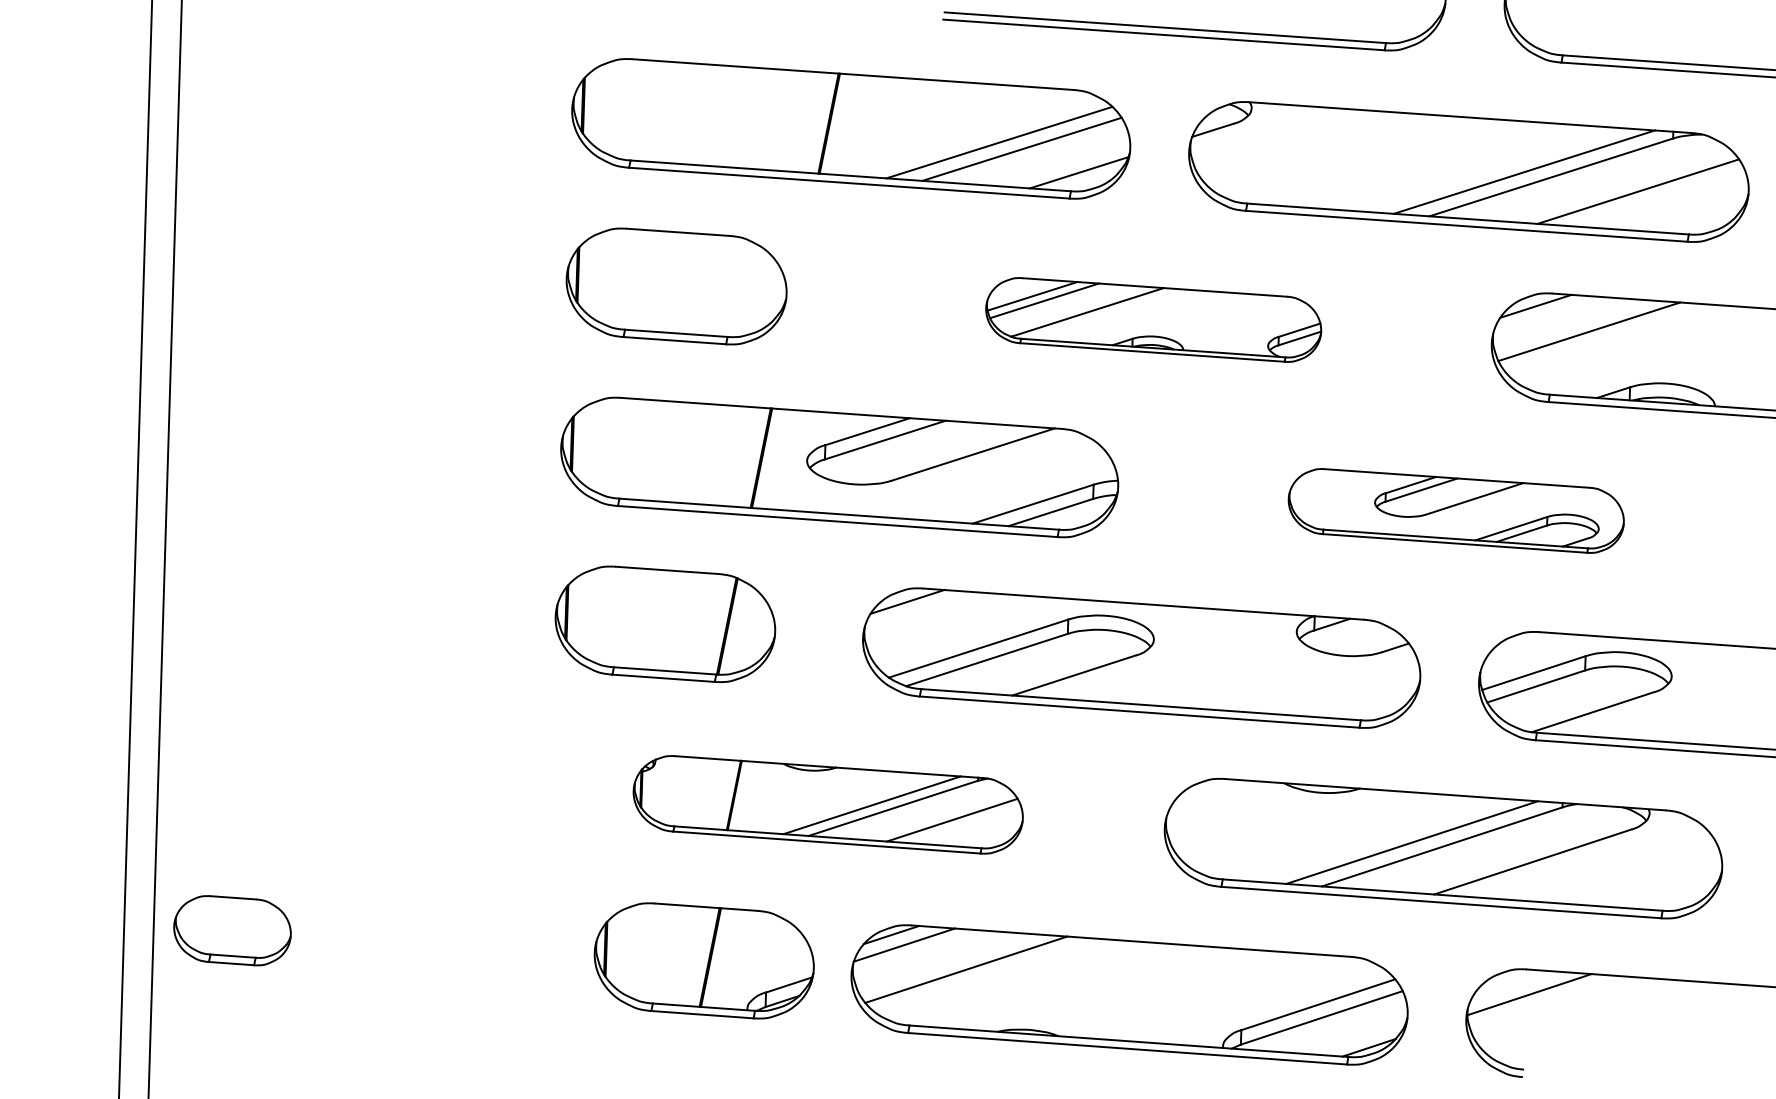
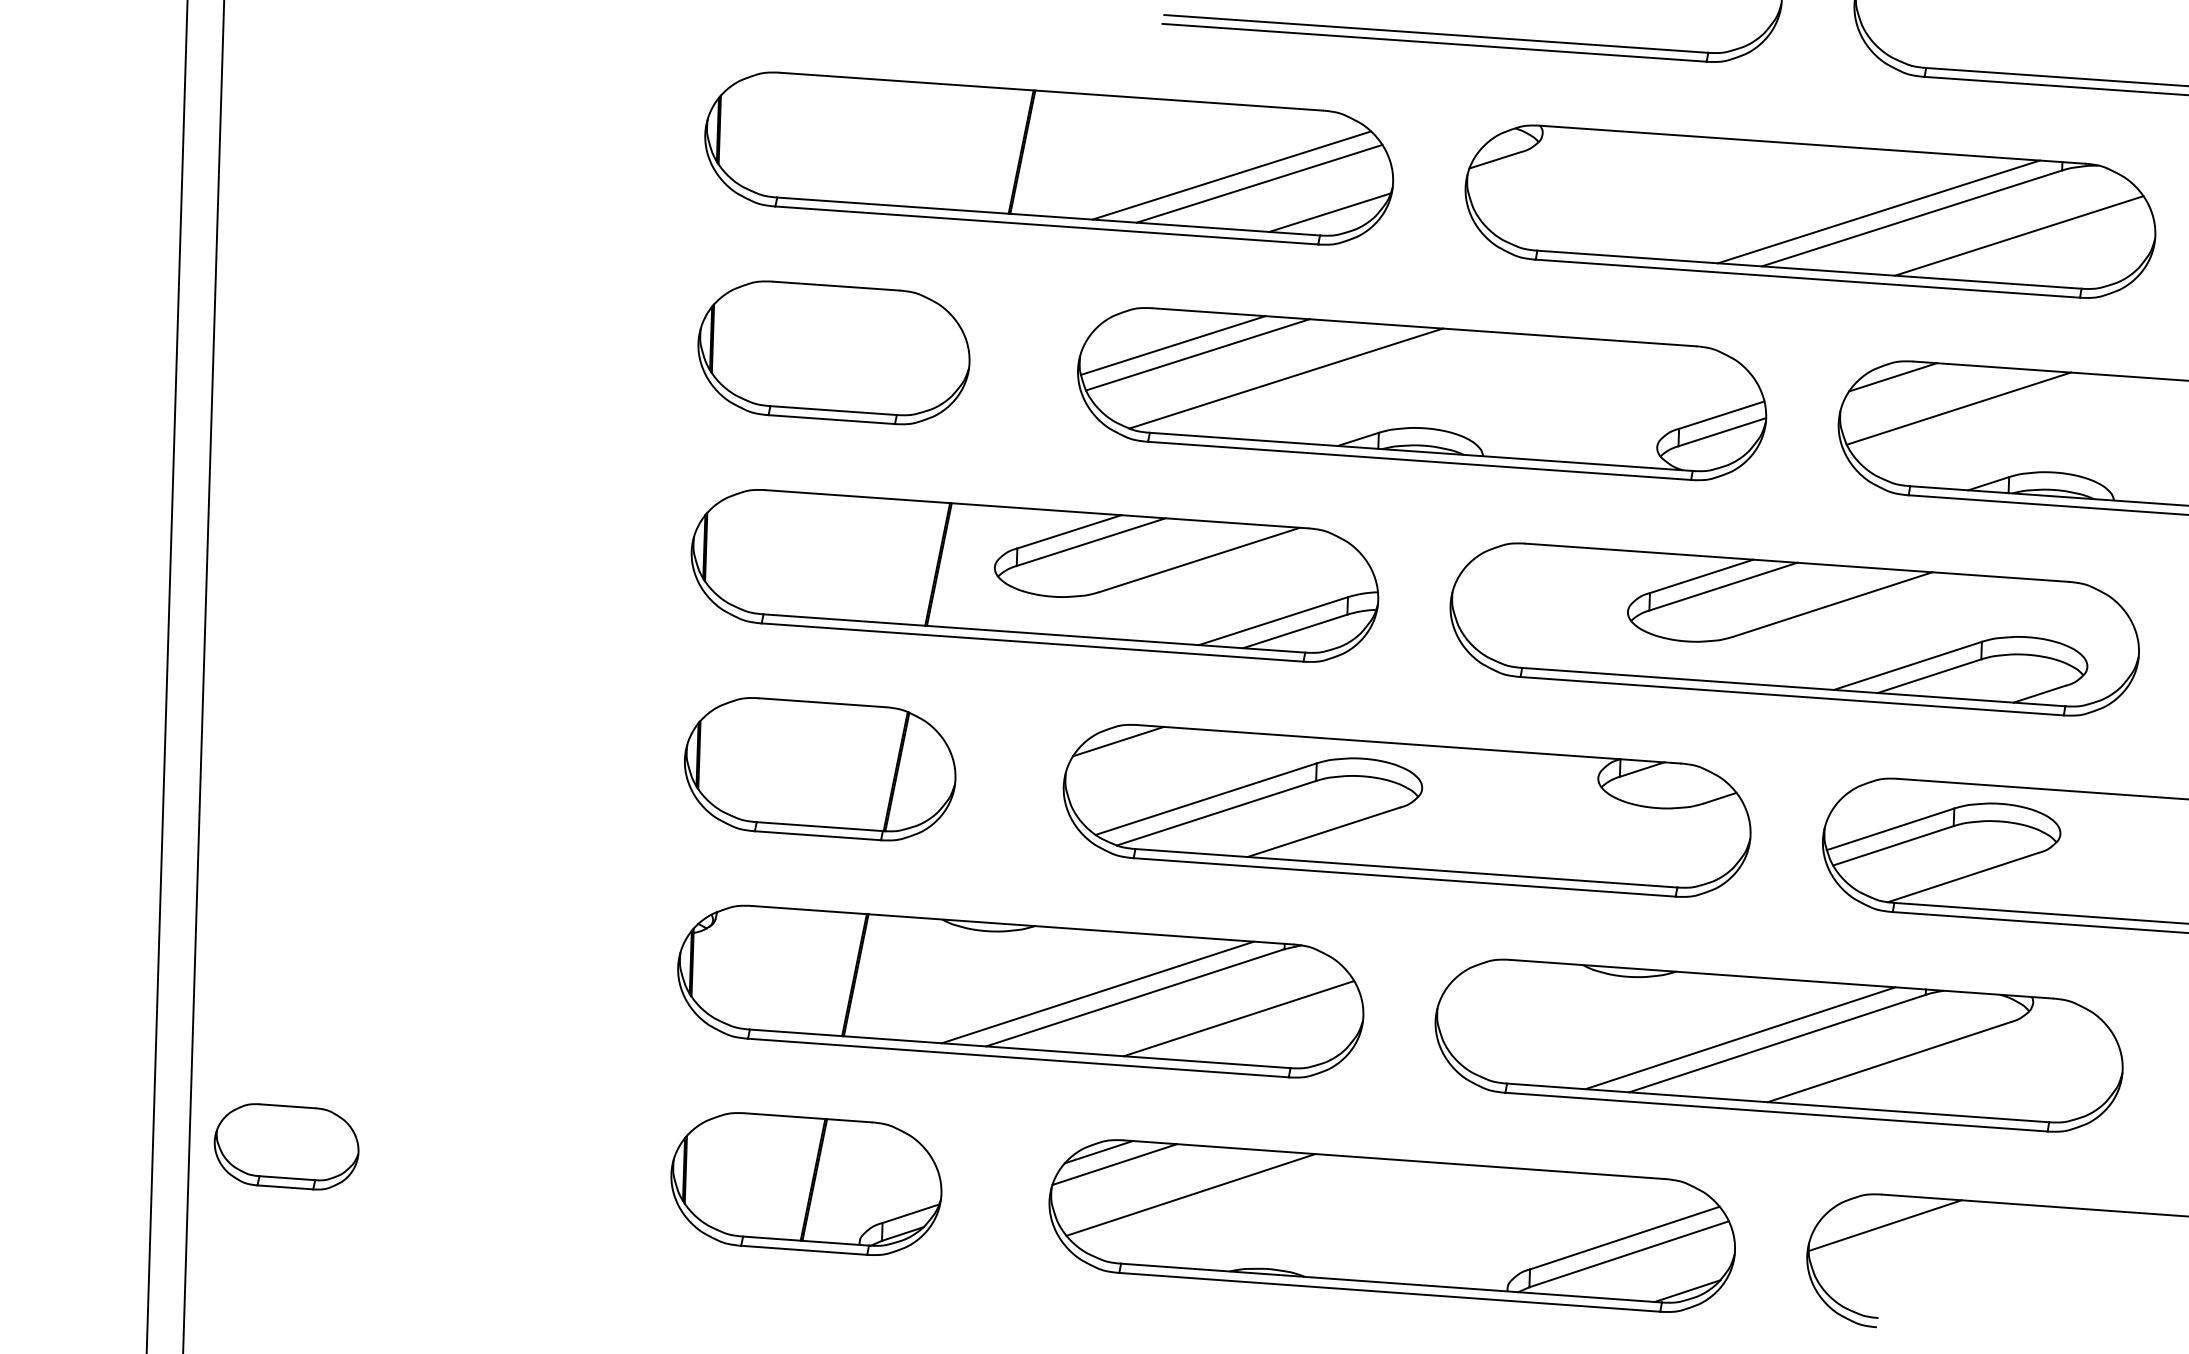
part: (1153, 319) -> (1421, 393), size x1.67
part: (1456, 510) -> (1795, 628), size x1.67
part: (828, 804) -> (1021, 991), size x1.43
part: (703, 960) -> (805, 1183), moved

